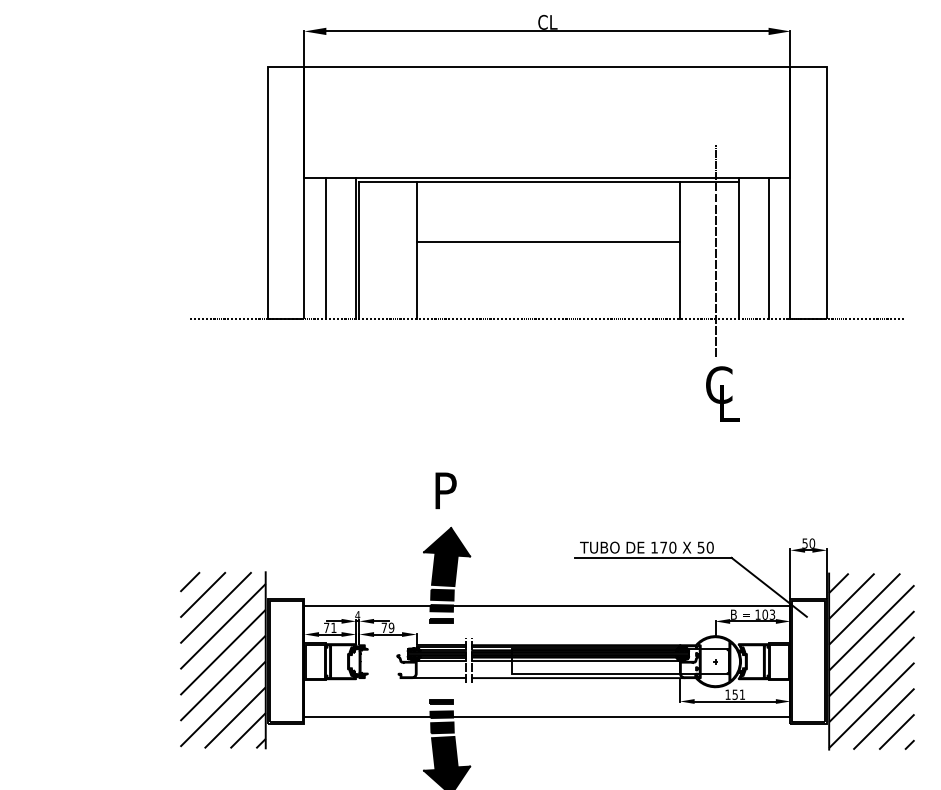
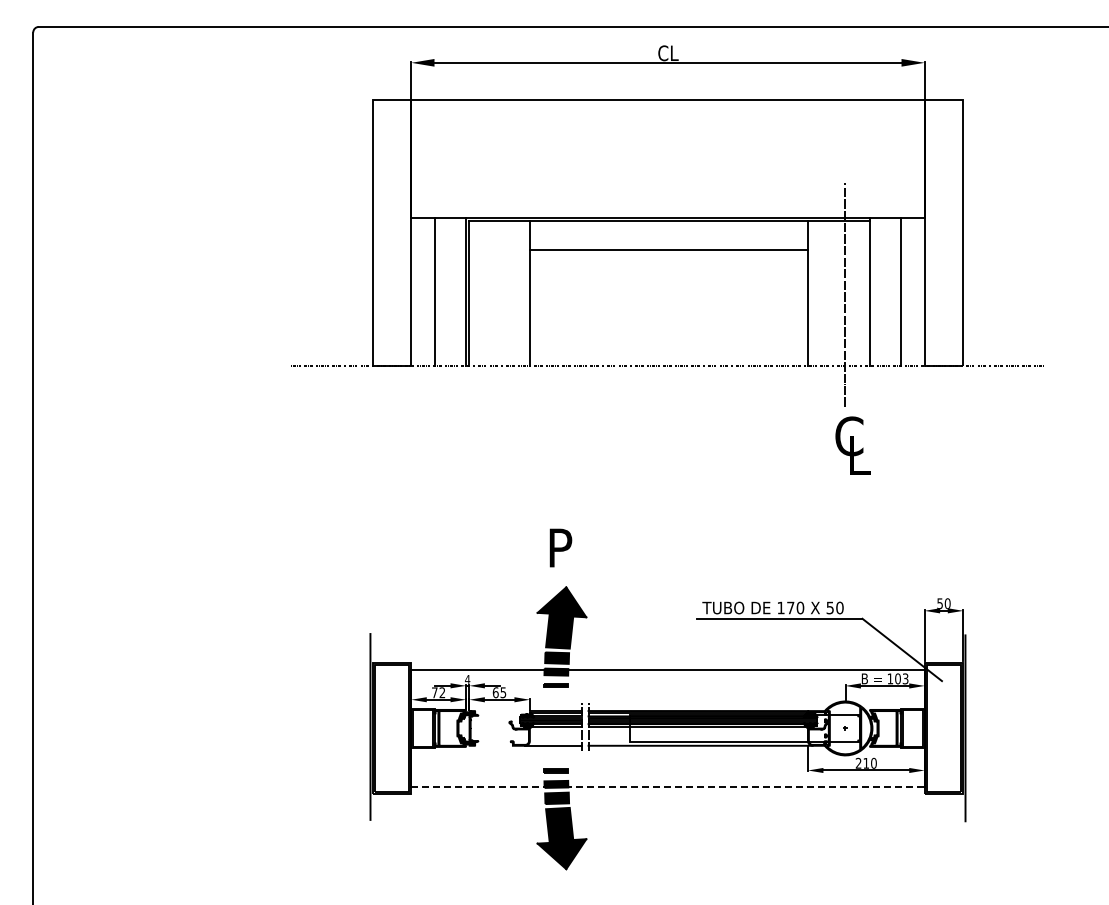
line: (547, 241) -> (668, 249), moved
text: (333, 627) -> (442, 692), 71 -> 72
text: (387, 627) -> (499, 692), 79 -> 65
hatch: (223, 659) -> (325, 726), removed
hatch: (871, 661) -> (1010, 728), removed
text: (734, 693) -> (865, 762), 151 -> 210
line: (547, 716) -> (668, 786), solid -> dashed

